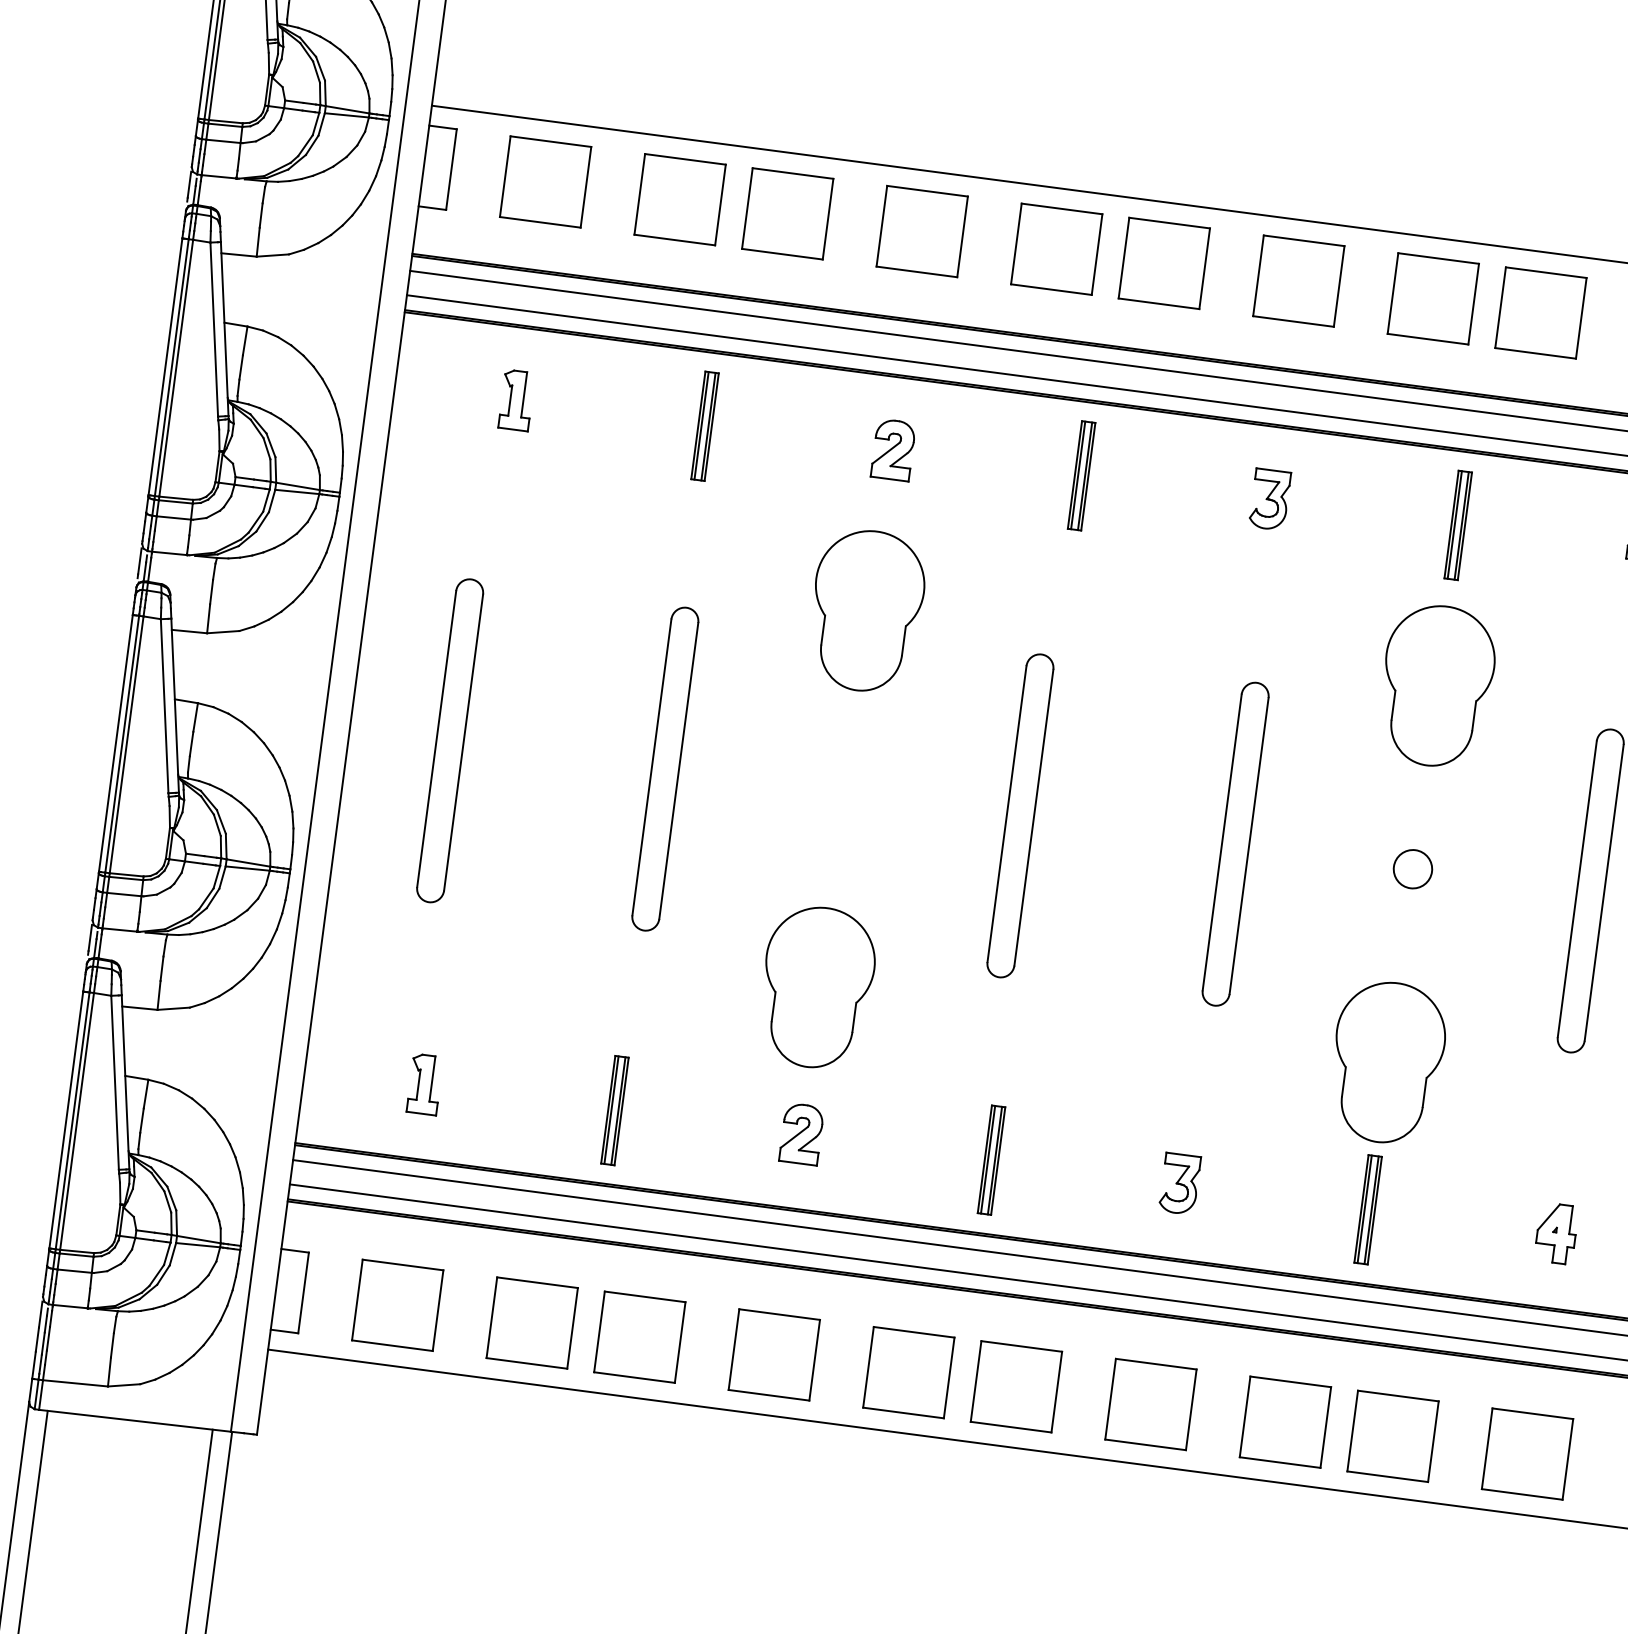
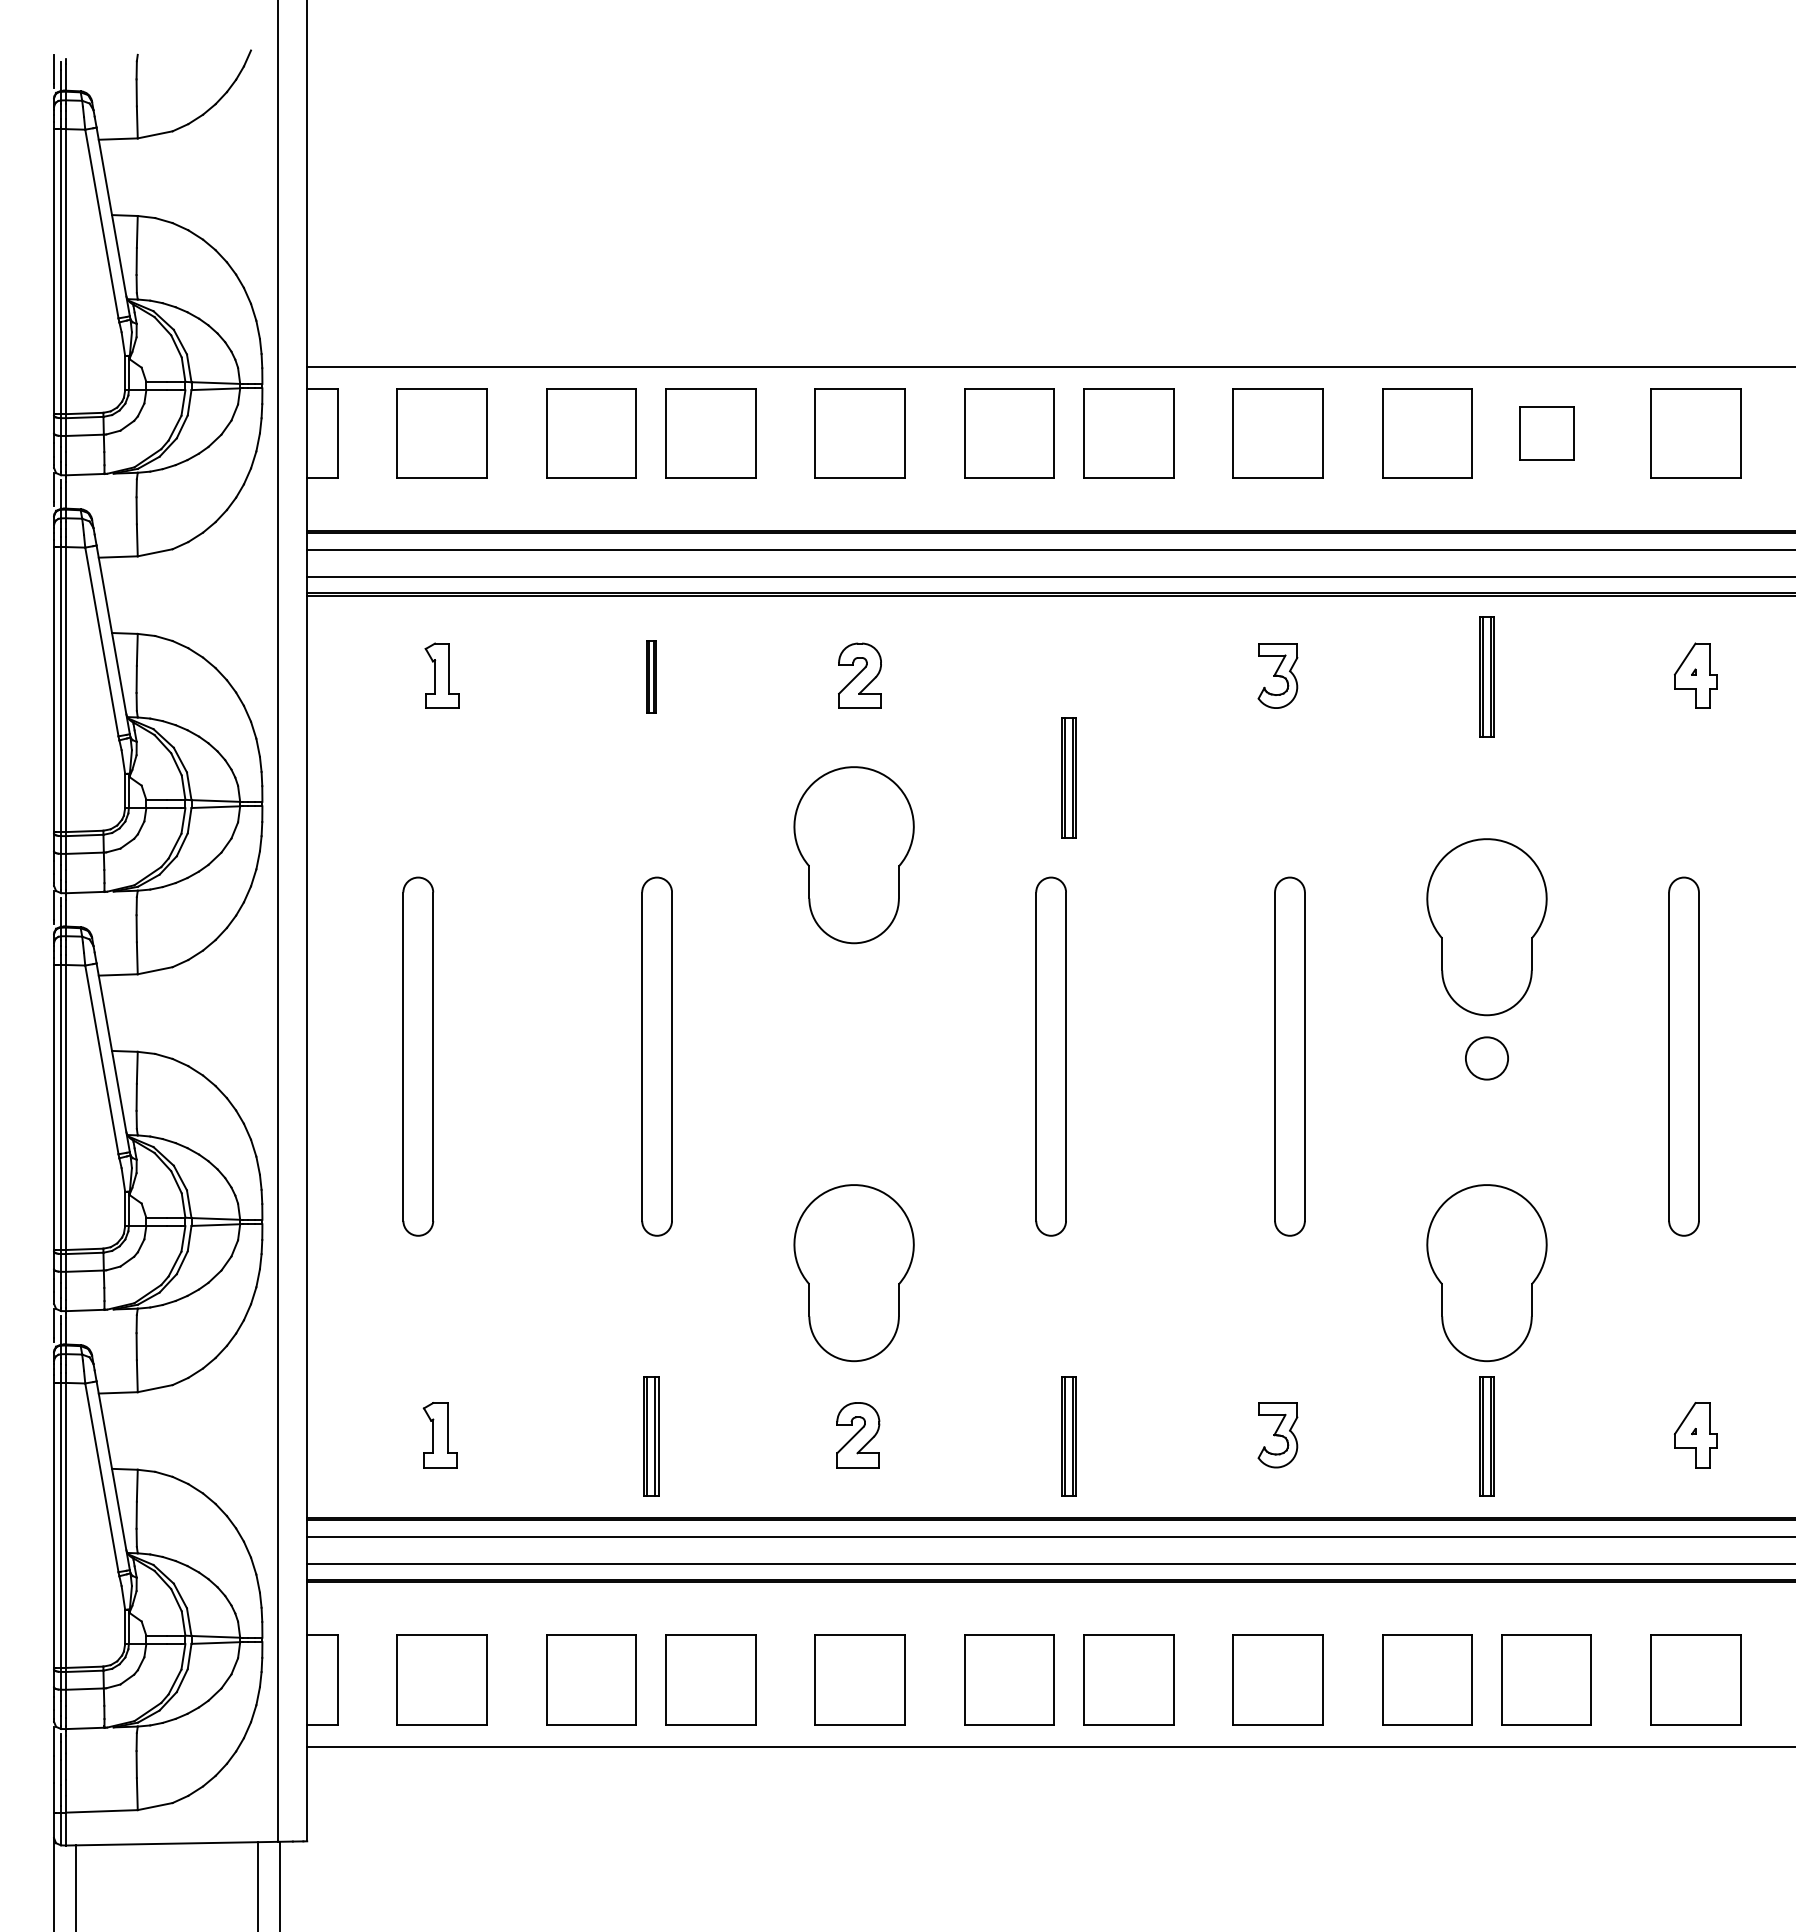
part: (1540, 313) -> (1546, 433), size x0.6
part: (705, 425) -> (651, 676), size x0.6
part: (1081, 475) -> (1068, 777), moved
part: (1436, 686) -> (1486, 927), moved

